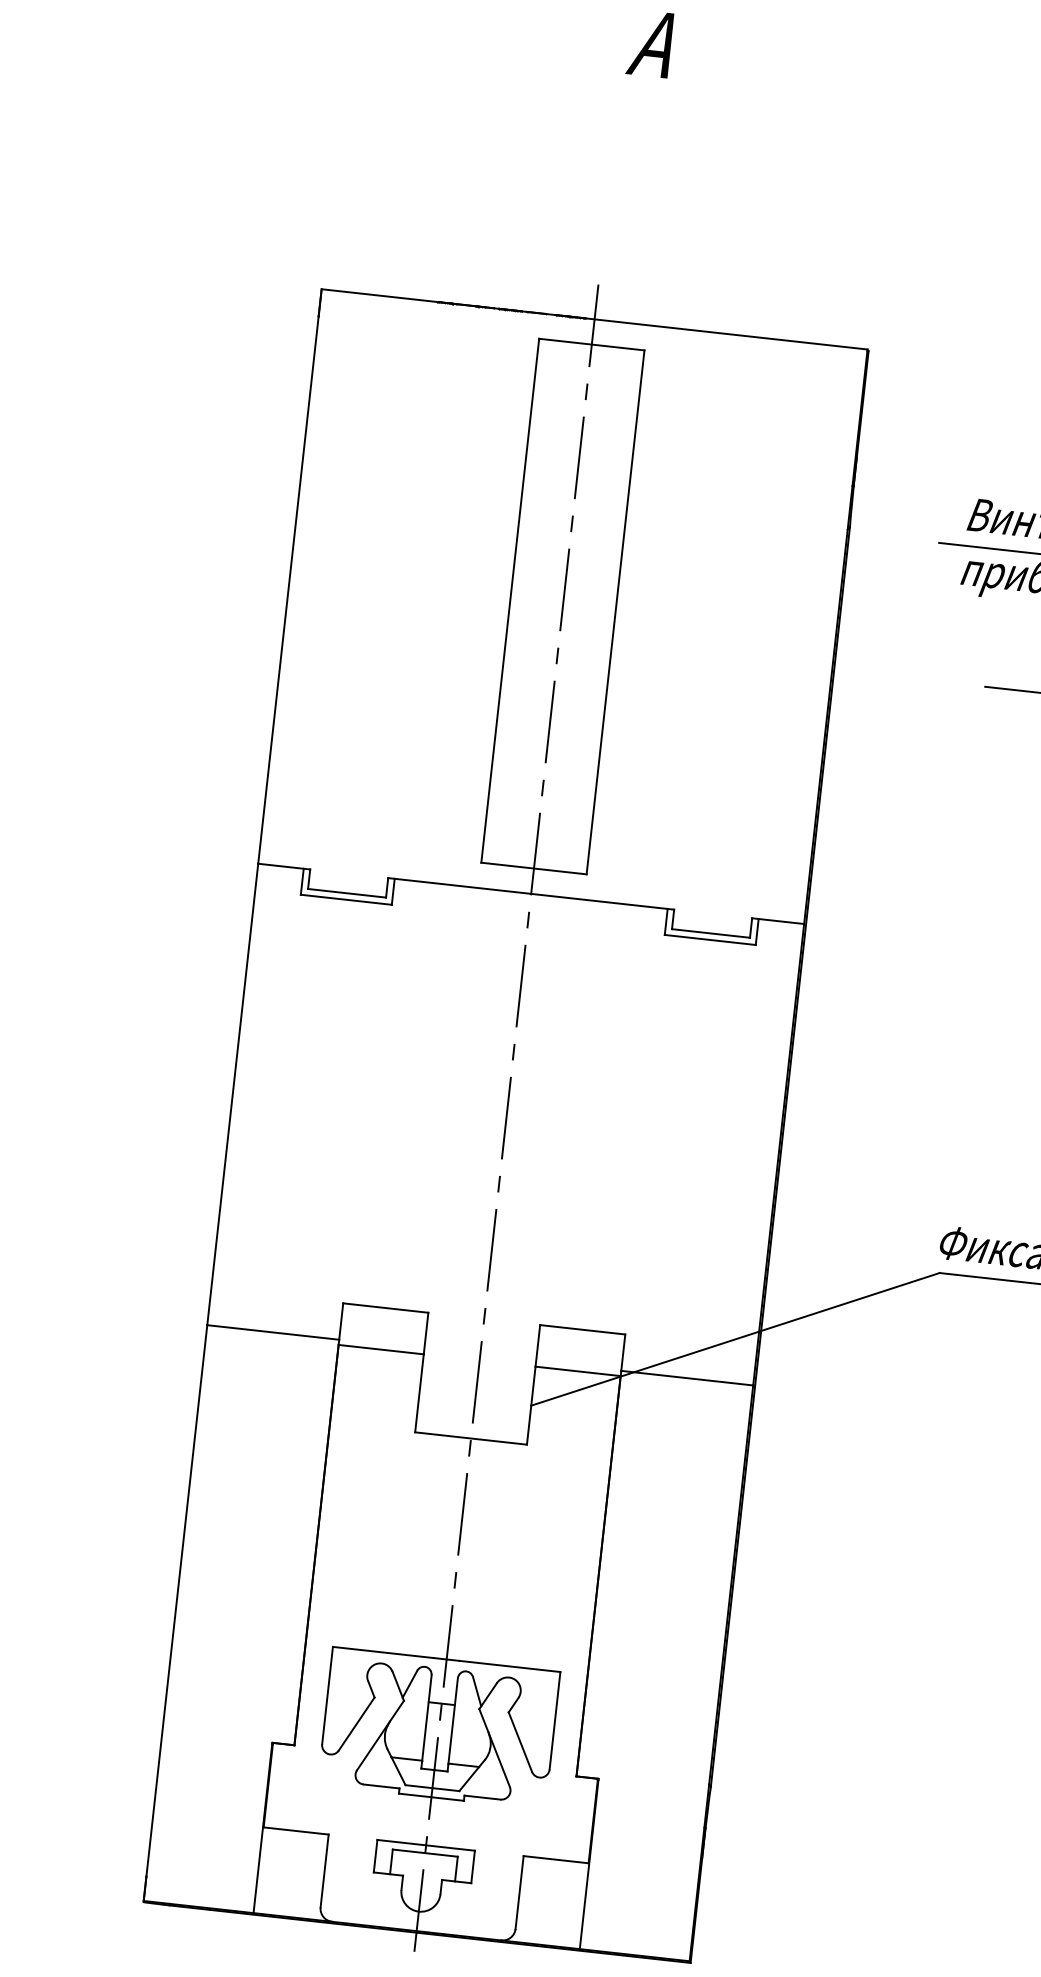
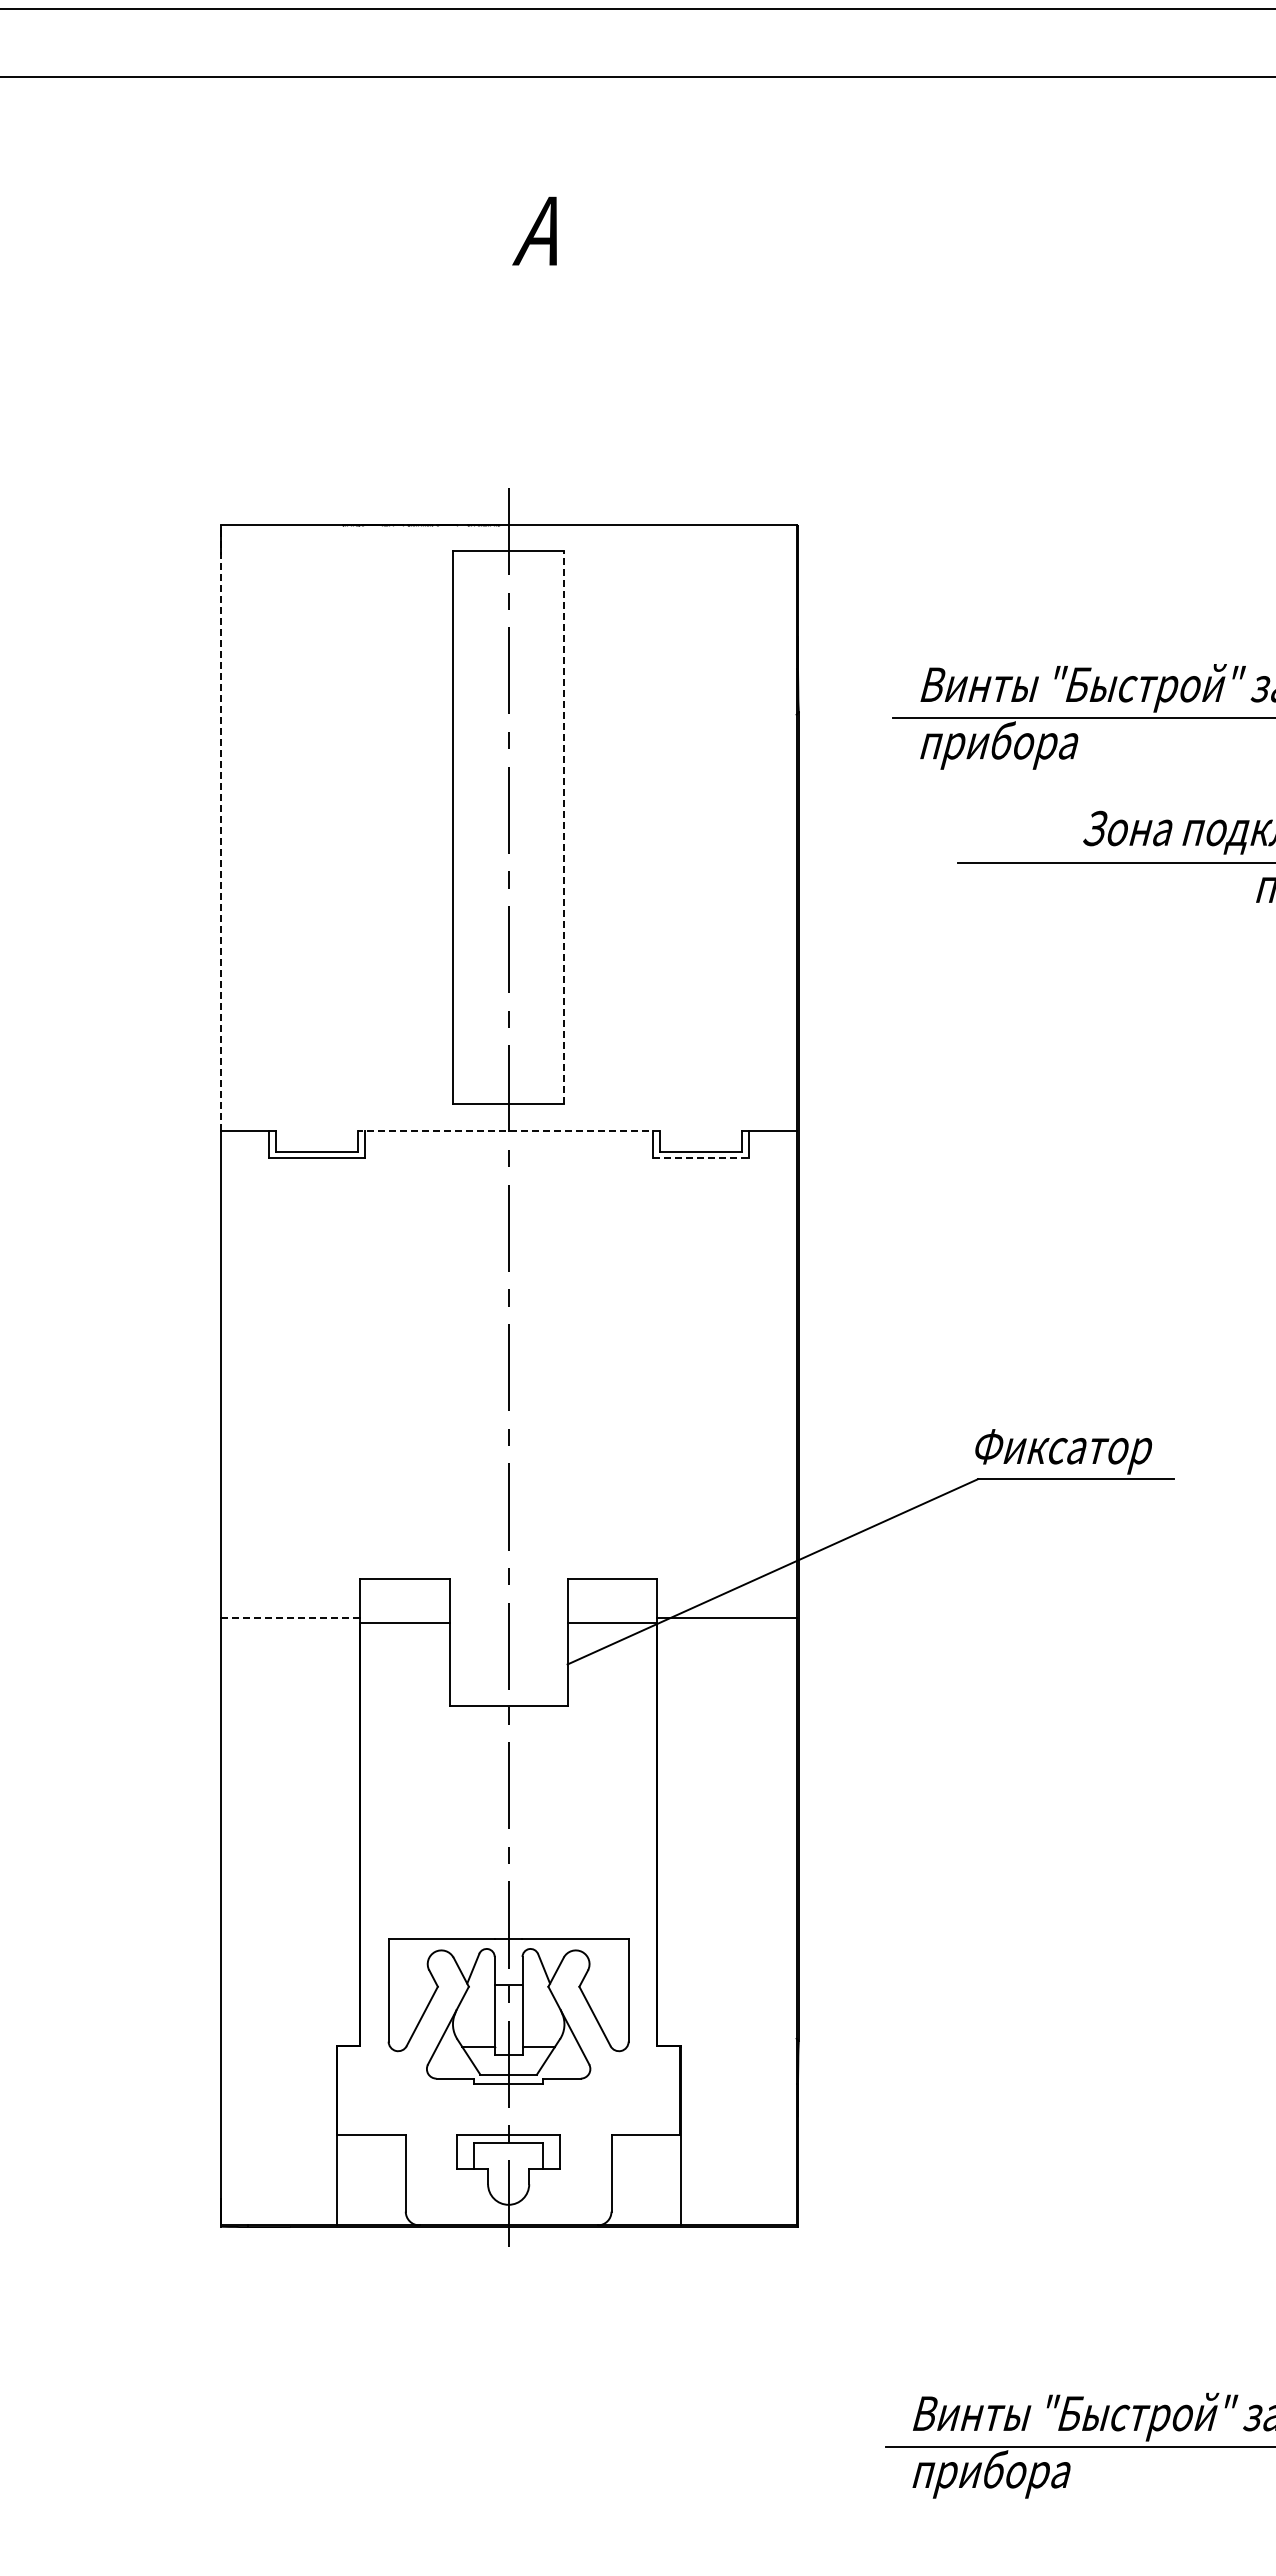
line: (289, 576) -> (220, 827), solid -> dashed
line: (615, 612) -> (564, 827), solid -> dashed
line: (531, 893) -> (508, 1130), solid -> dashed
line: (711, 940) -> (701, 1158), solid -> dashed
line: (273, 1332) -> (290, 1617), solid -> dashed

